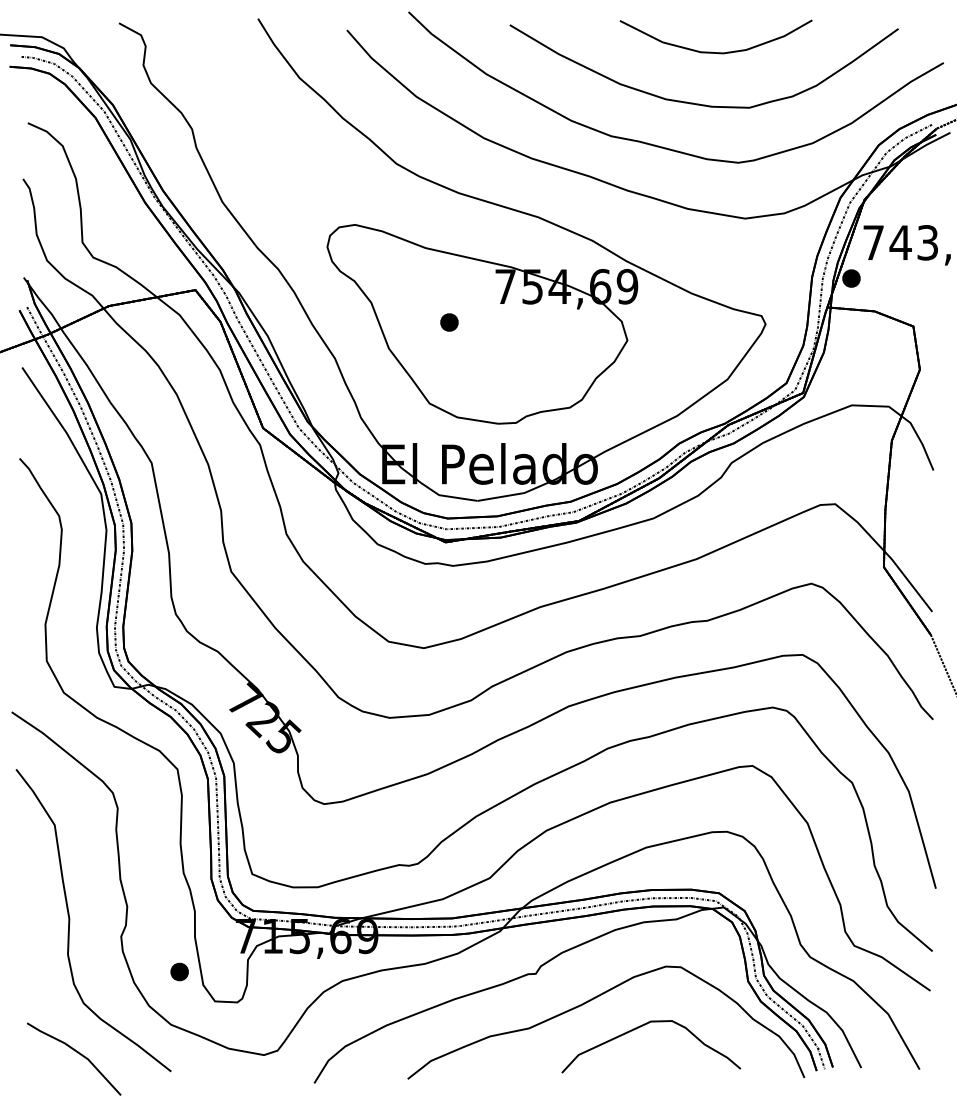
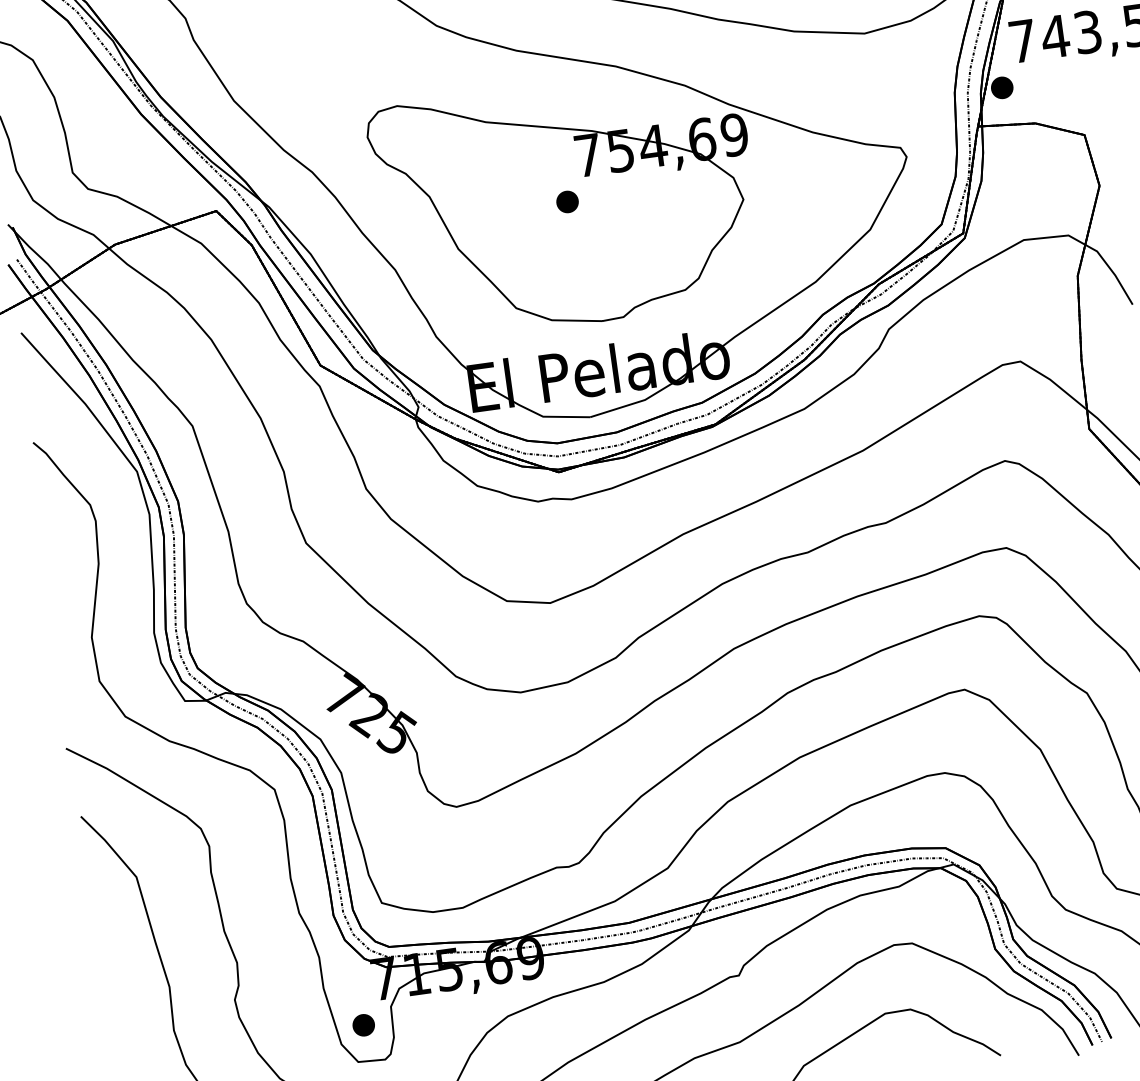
part: (449, 322) -> (567, 201), moved
part: (179, 971) -> (363, 1024), moved

